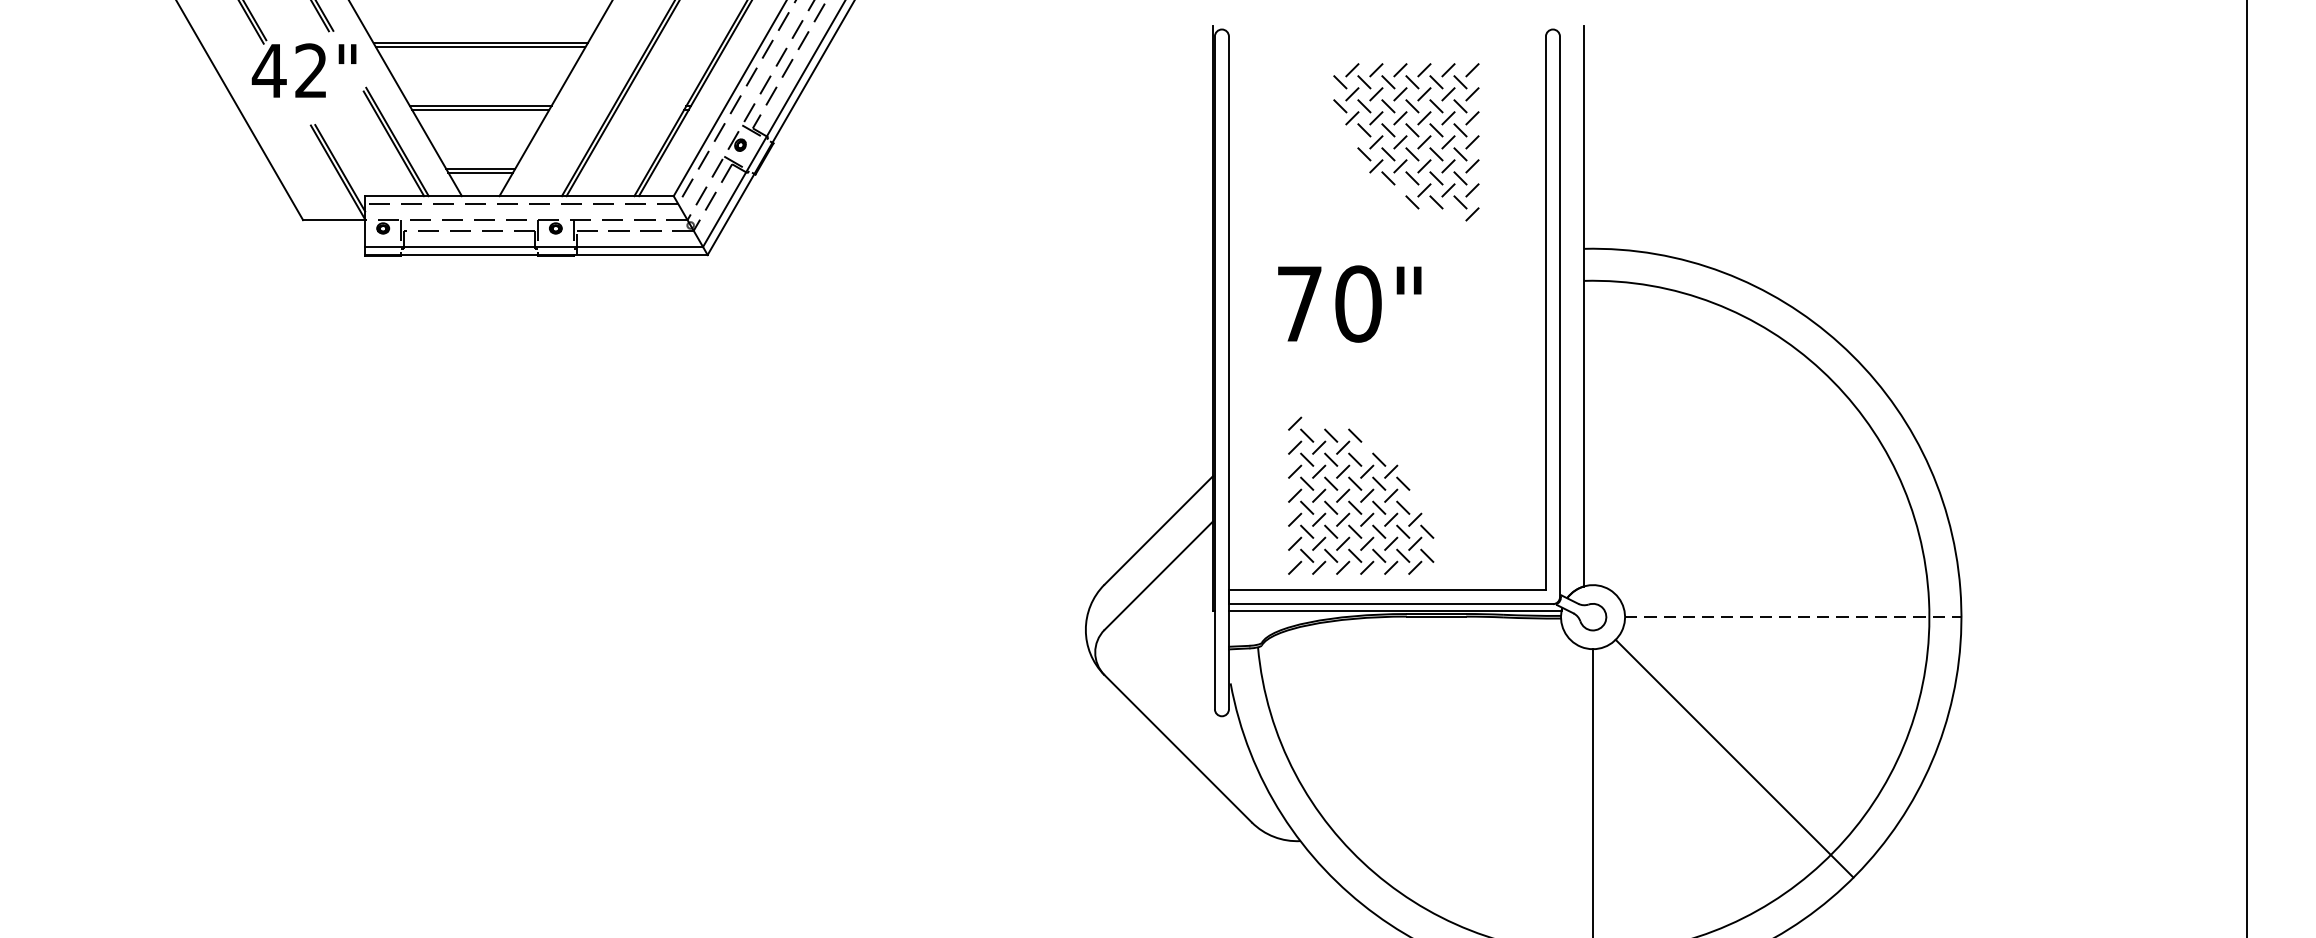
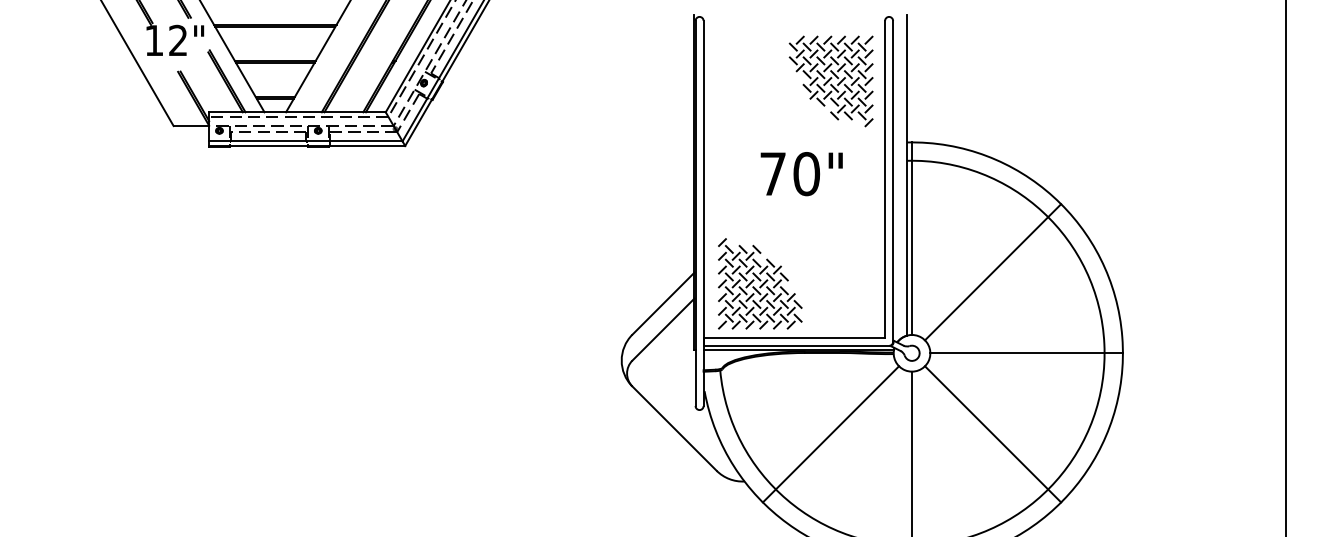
text: (269, 70) -> (154, 40), 42" -> 12"
part: (1405, 142) -> (830, 81), moved
text: (1349, 304) -> (801, 174), moved
line: (1593, 416) -> (912, 238), added
line: (1735, 475) -> (993, 272), added
part: (1361, 495) -> (760, 283), moved
line: (1794, 617) -> (1027, 353), dashed -> solid
line: (1450, 758) -> (830, 434), added

